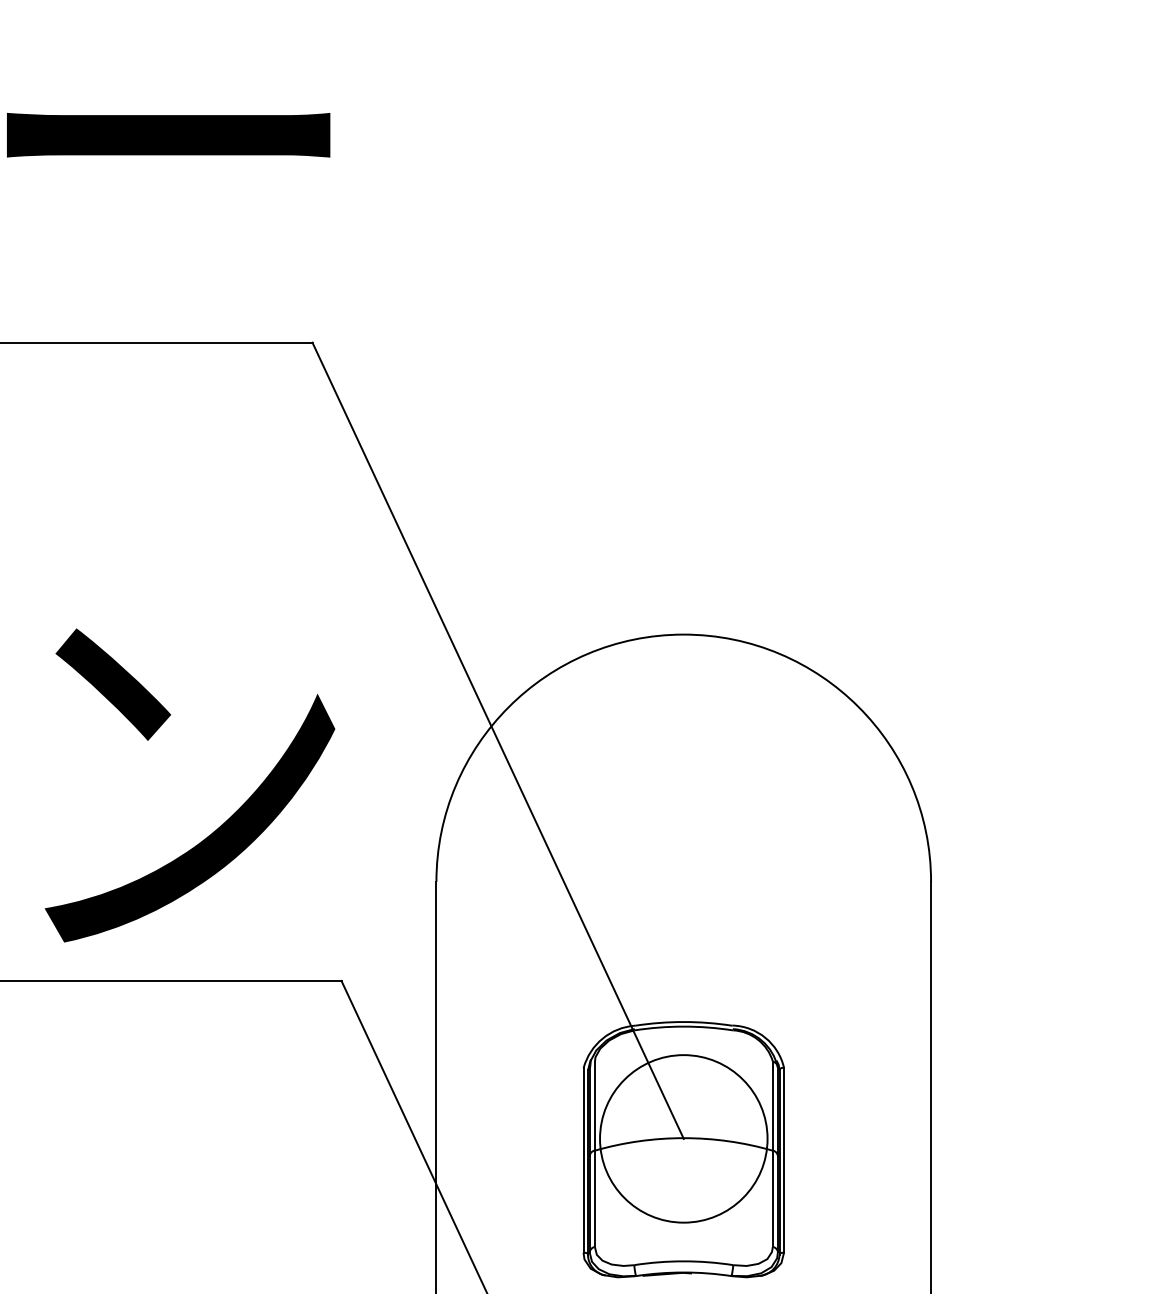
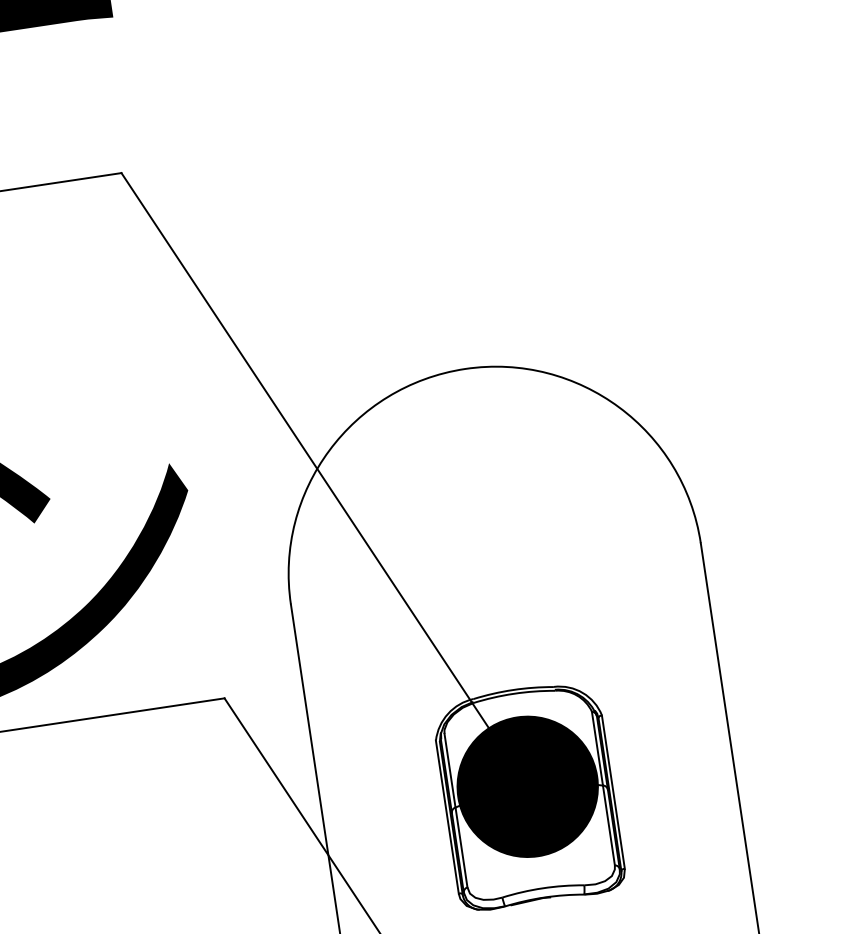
fill: (683, 1138) -> (527, 786), added

